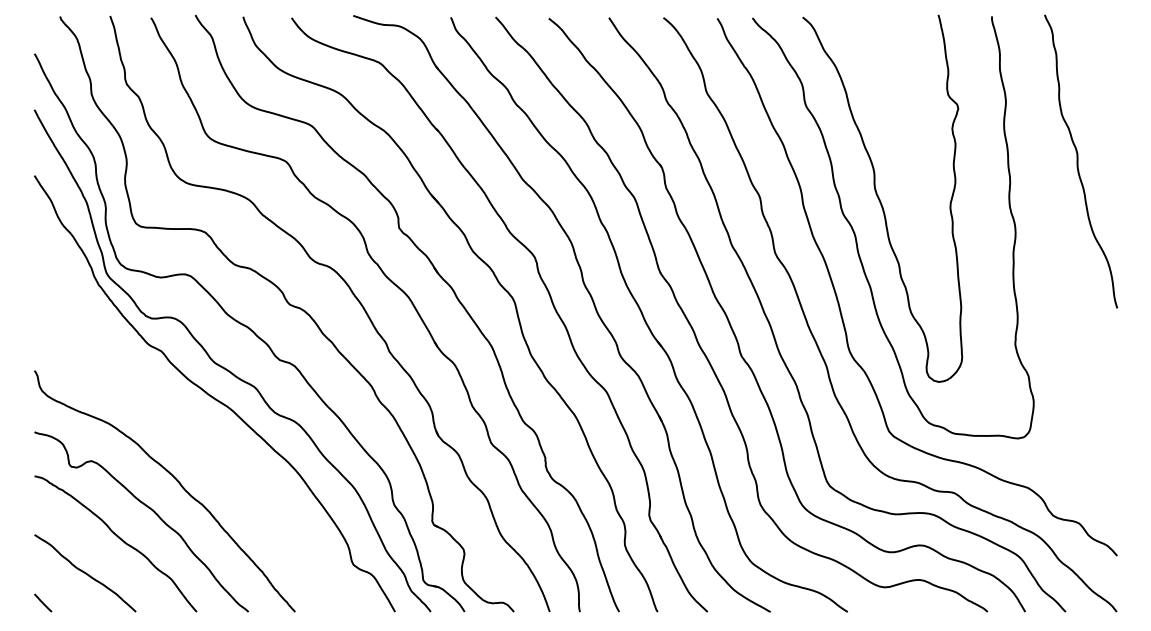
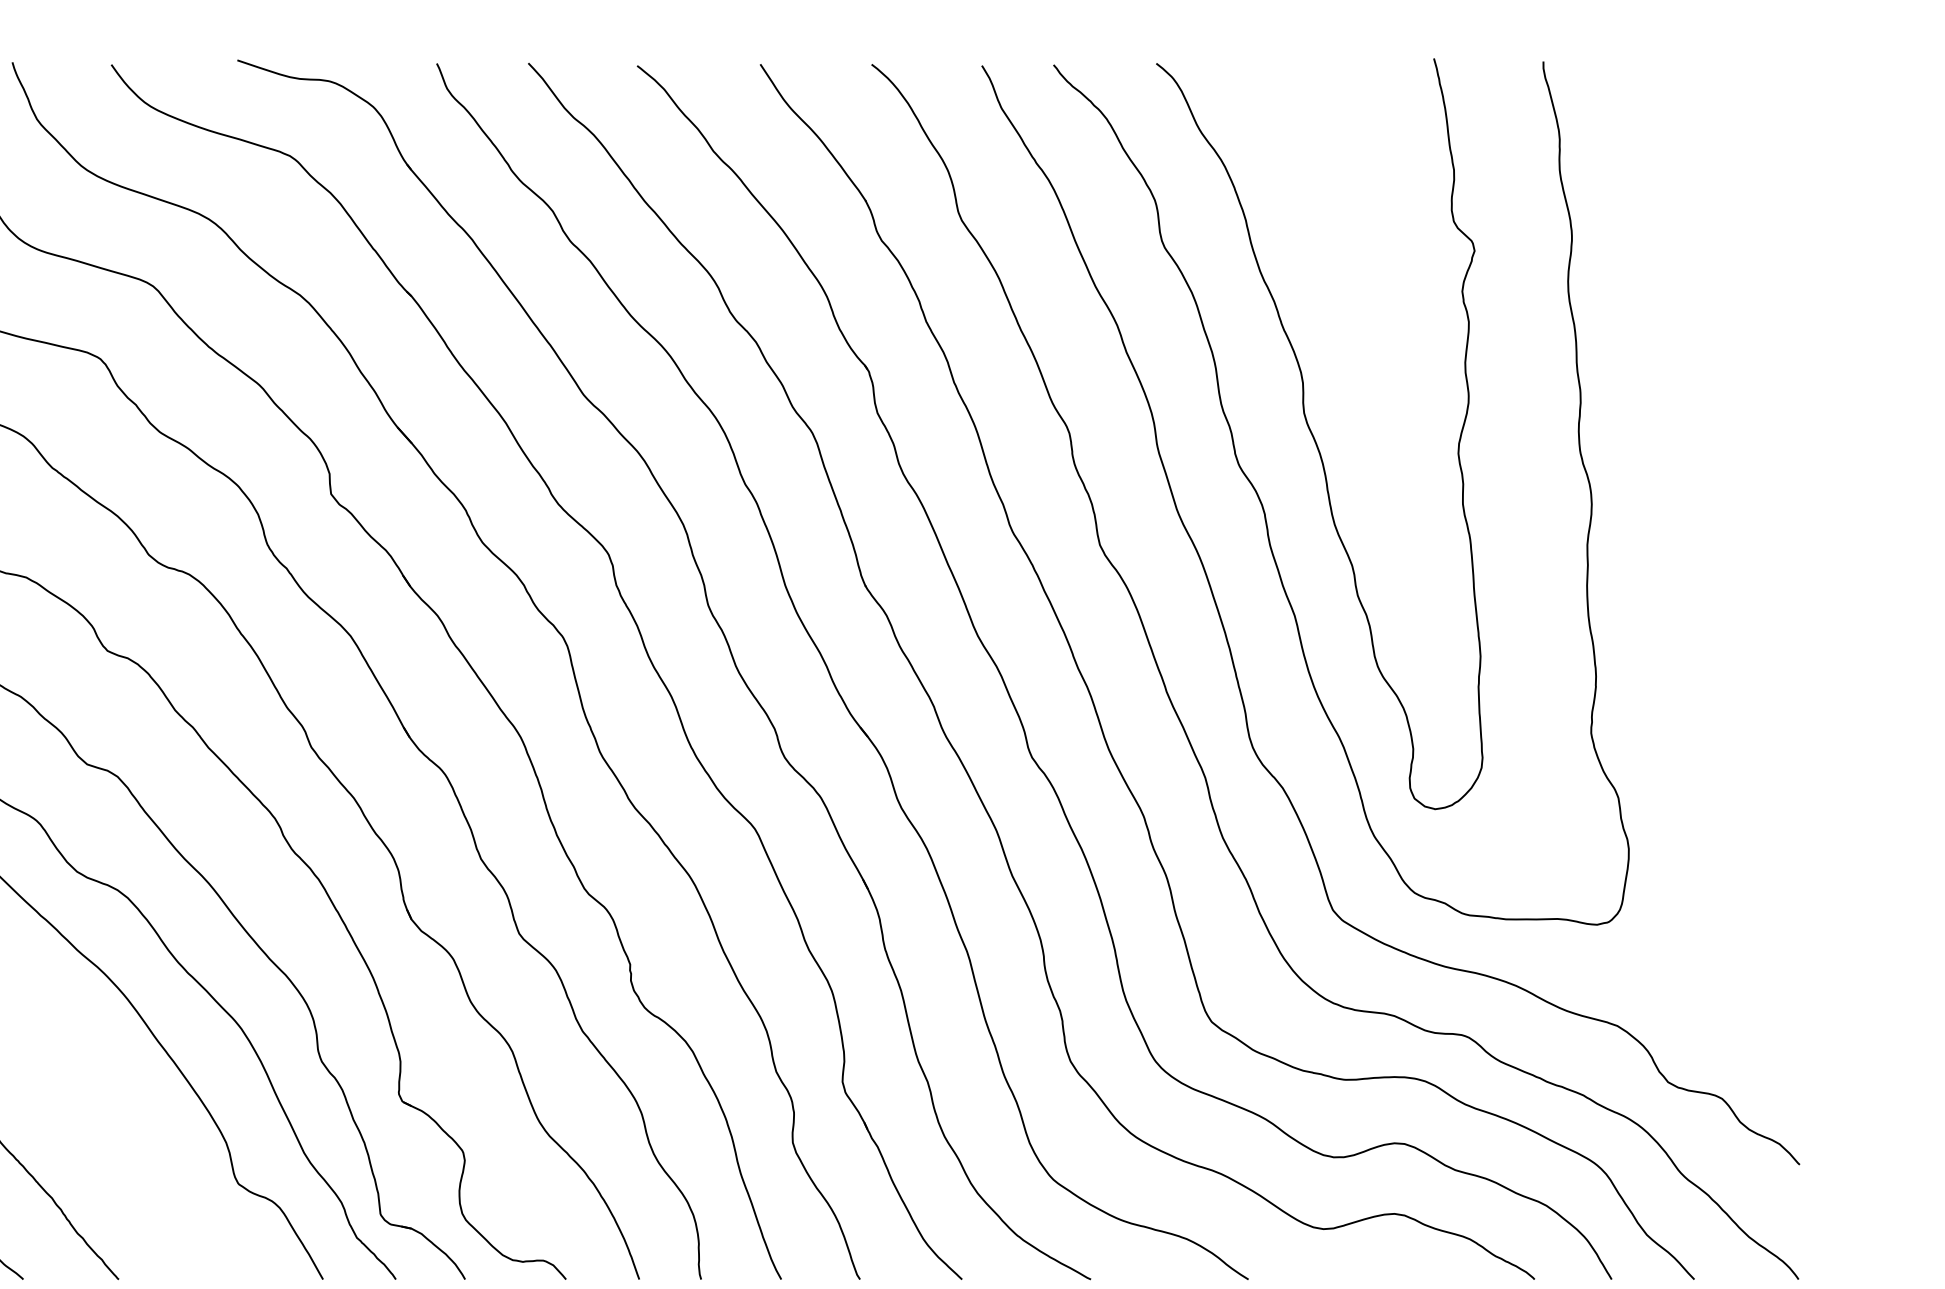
curve: (1078, 161) -> (1720, 358), removed

